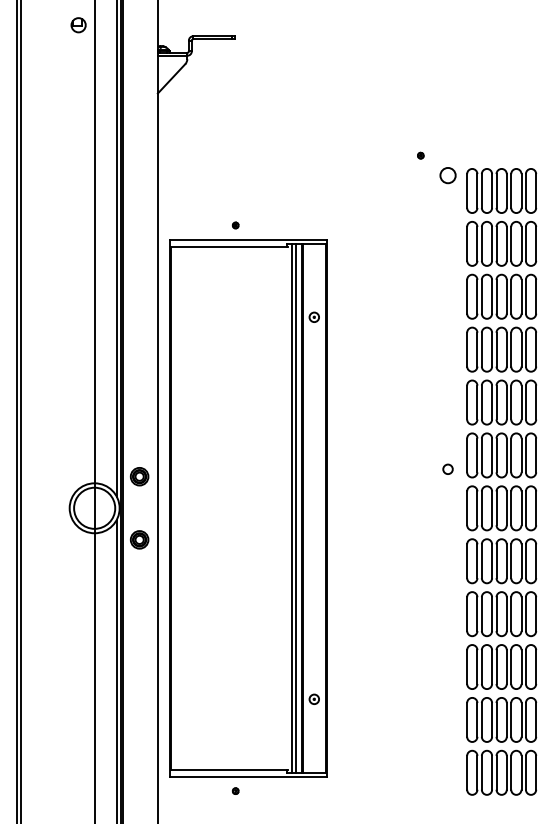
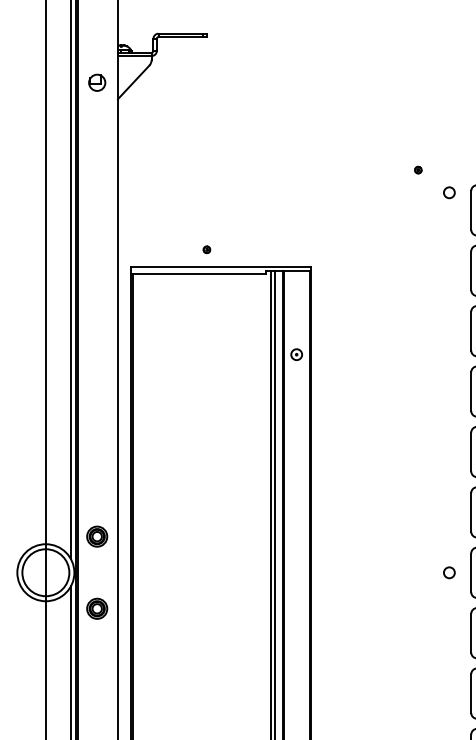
part: (78, 25) -> (97, 83), moved
circle: (447, 175) -> (448, 192), size x0.62
circle: (447, 468) -> (448, 571), moved

